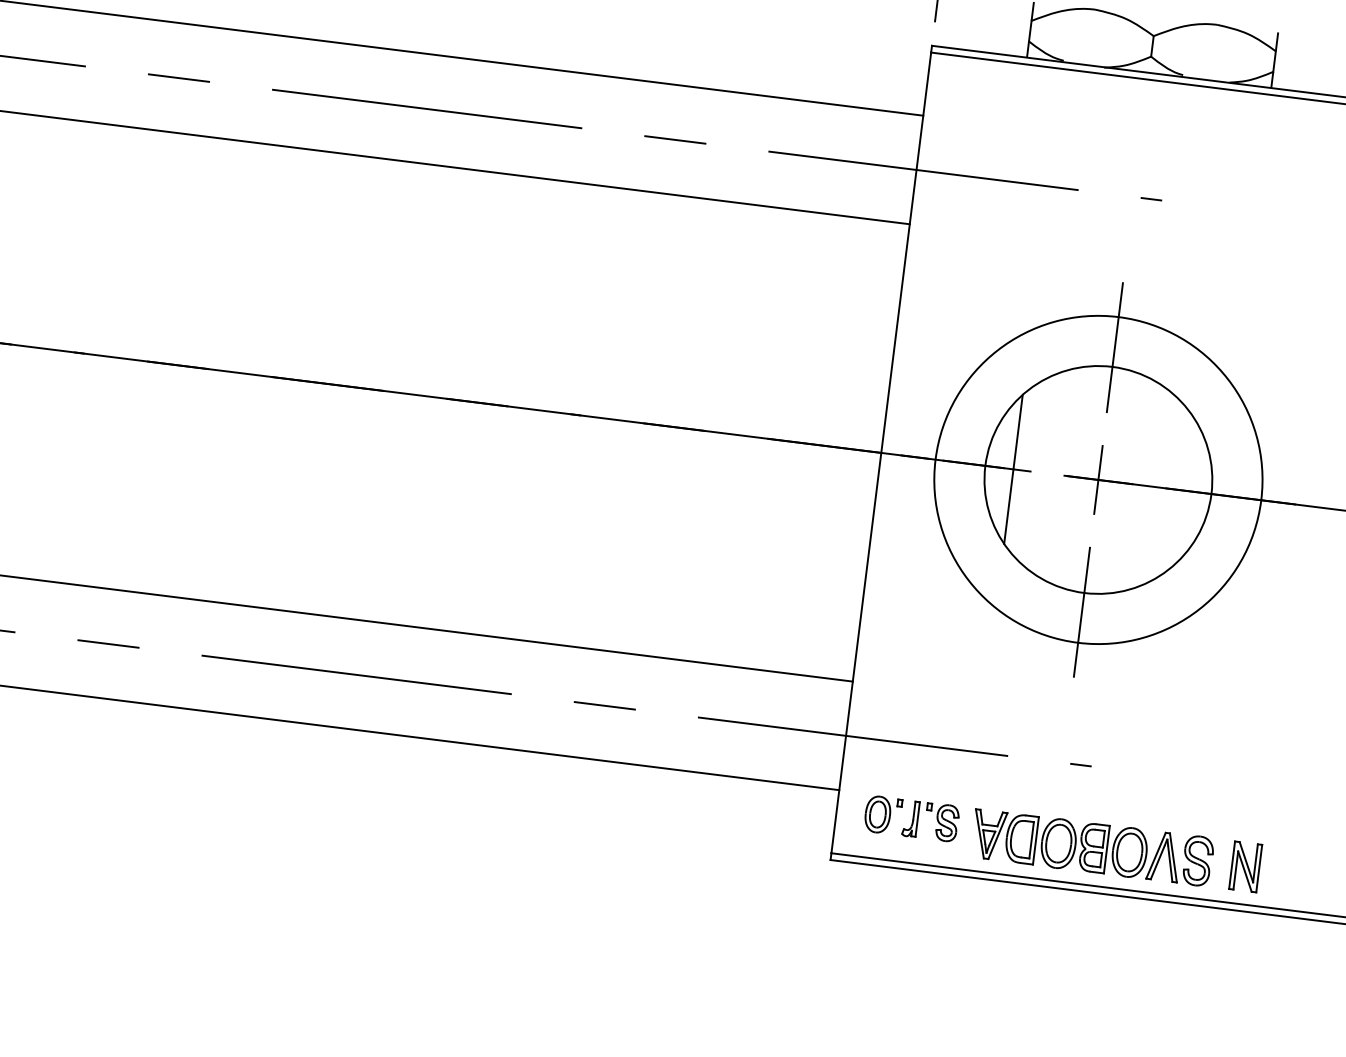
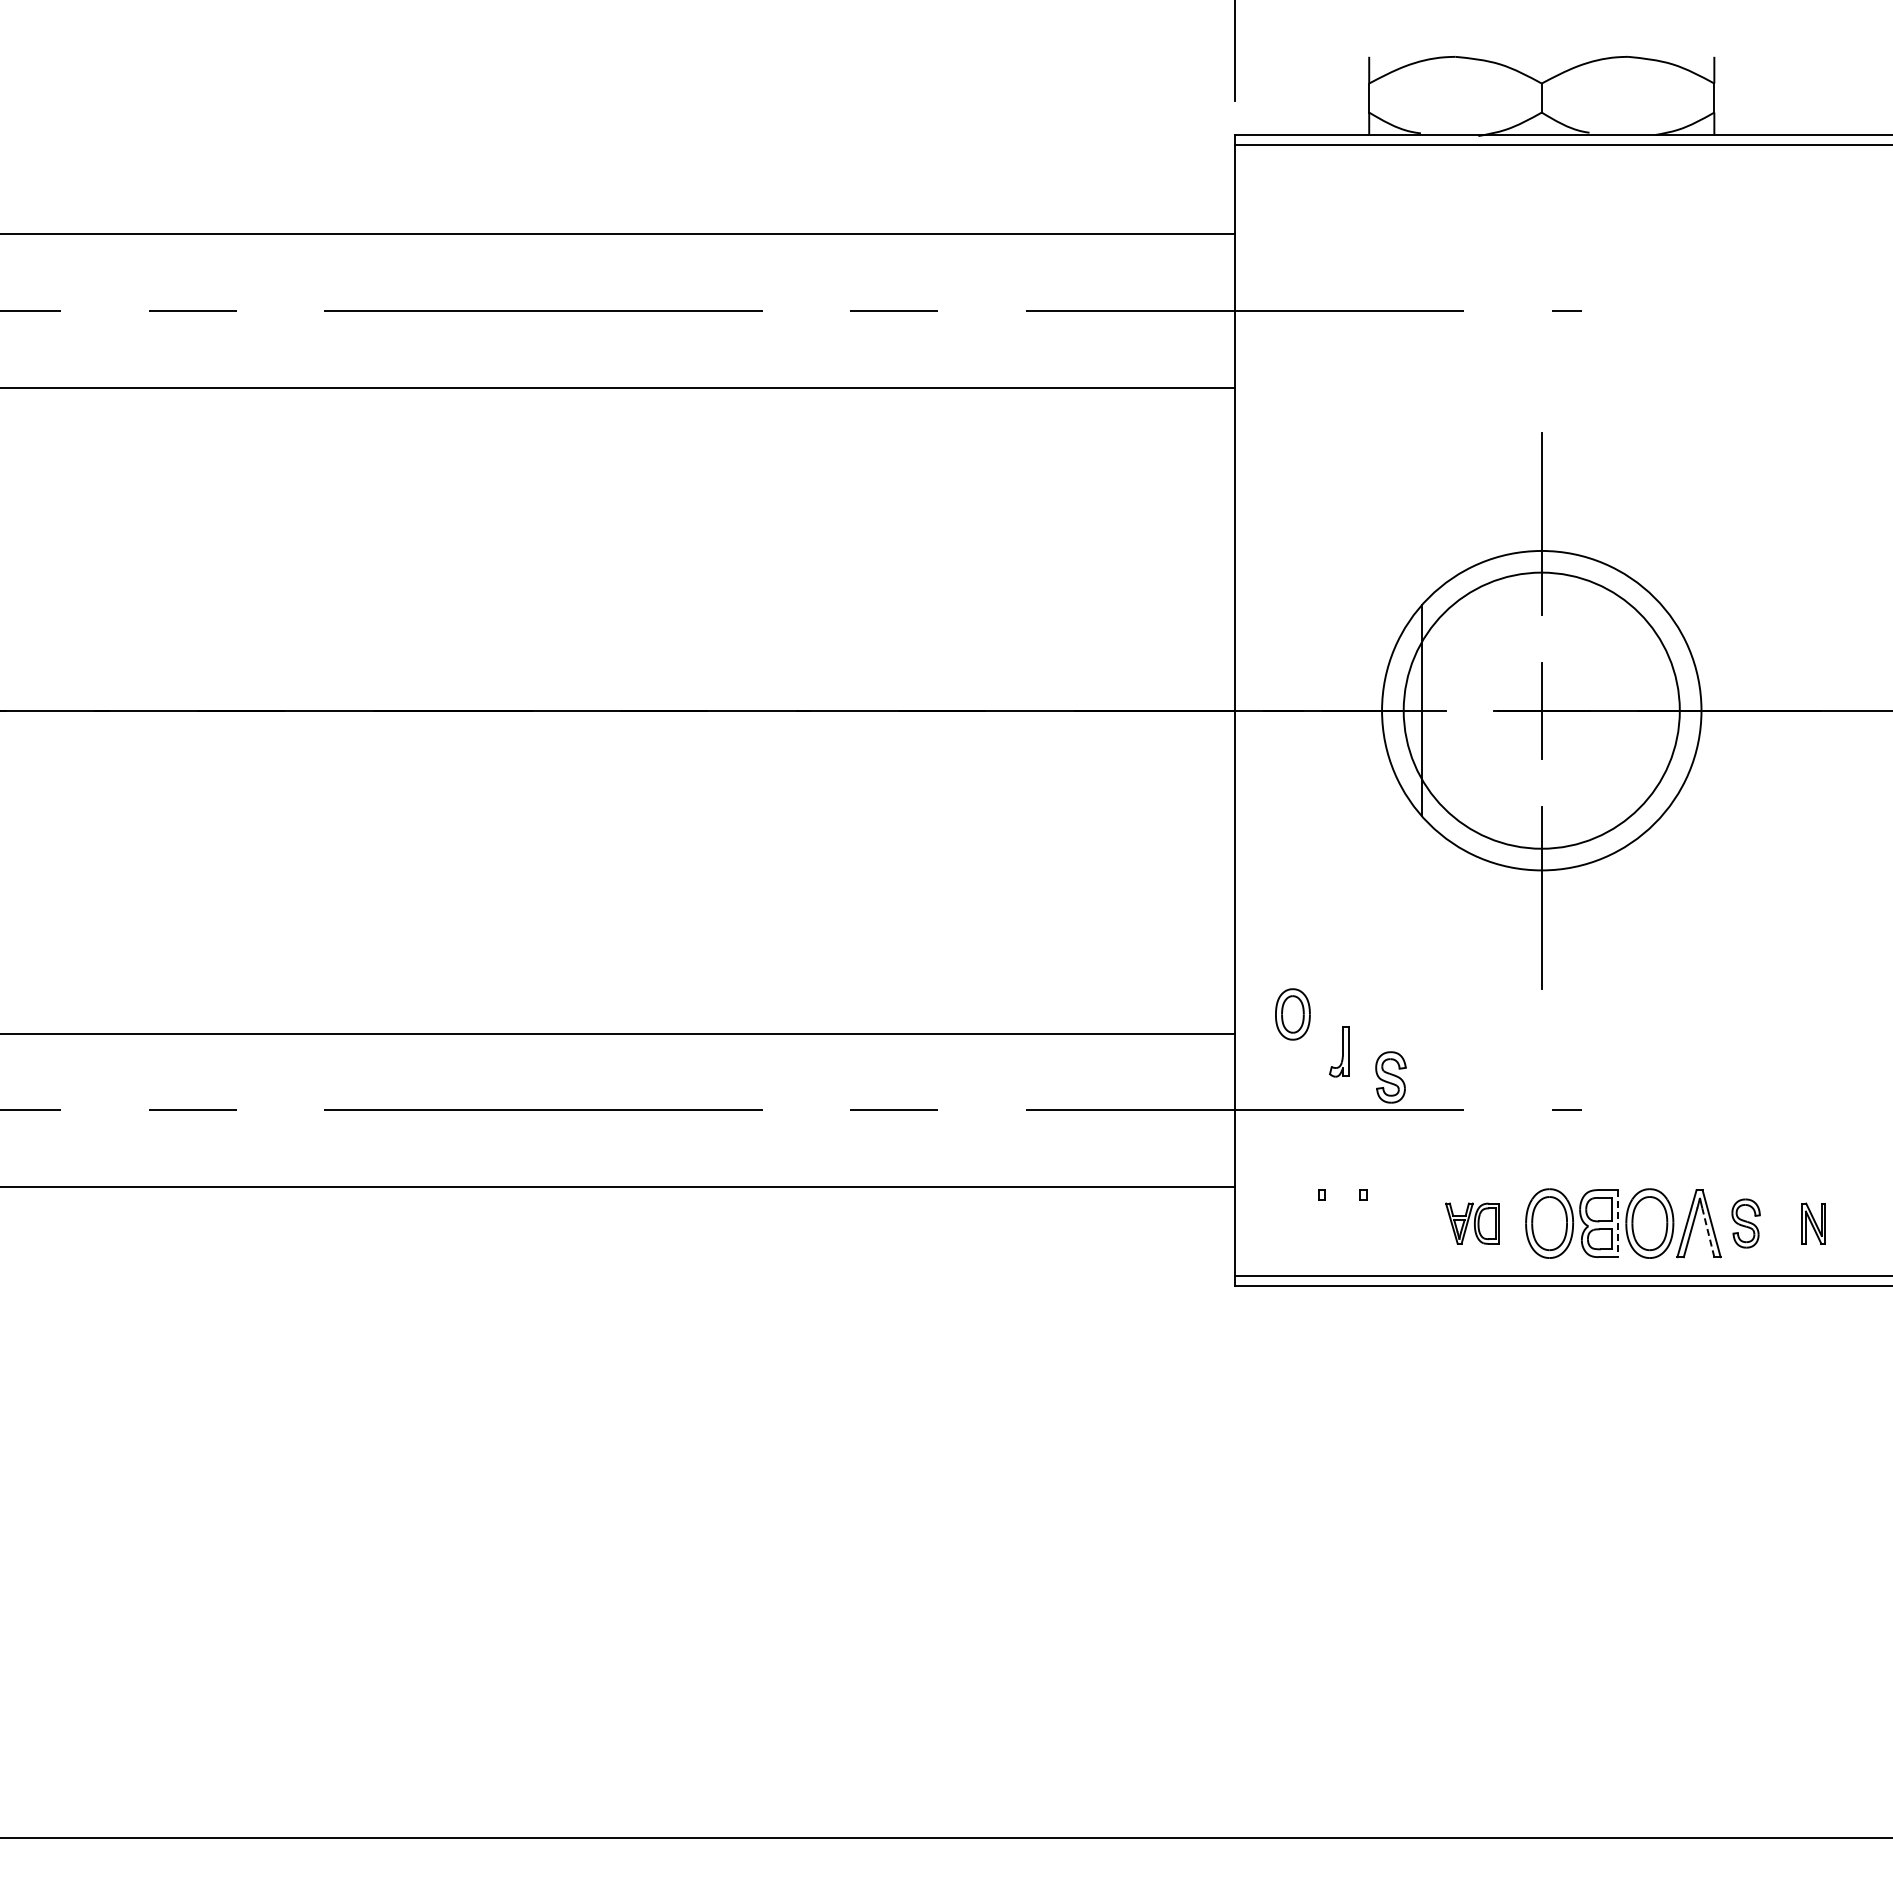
circle: (1098, 479) -> (1541, 710), size x0.6
part: (877, 814) -> (1292, 1014), moved
part: (910, 818) -> (1339, 1051), moved
part: (946, 823) -> (1390, 1077), moved
part: (1004, 836) -> (1472, 1223), size x0.6
line: (1106, 849) -> (1617, 1223), solid -> dashed
part: (1197, 860) -> (1745, 1223), size x0.7
line: (1170, 863) -> (1708, 1232), solid -> dashed
part: (1245, 866) -> (1813, 1223), size x0.6

